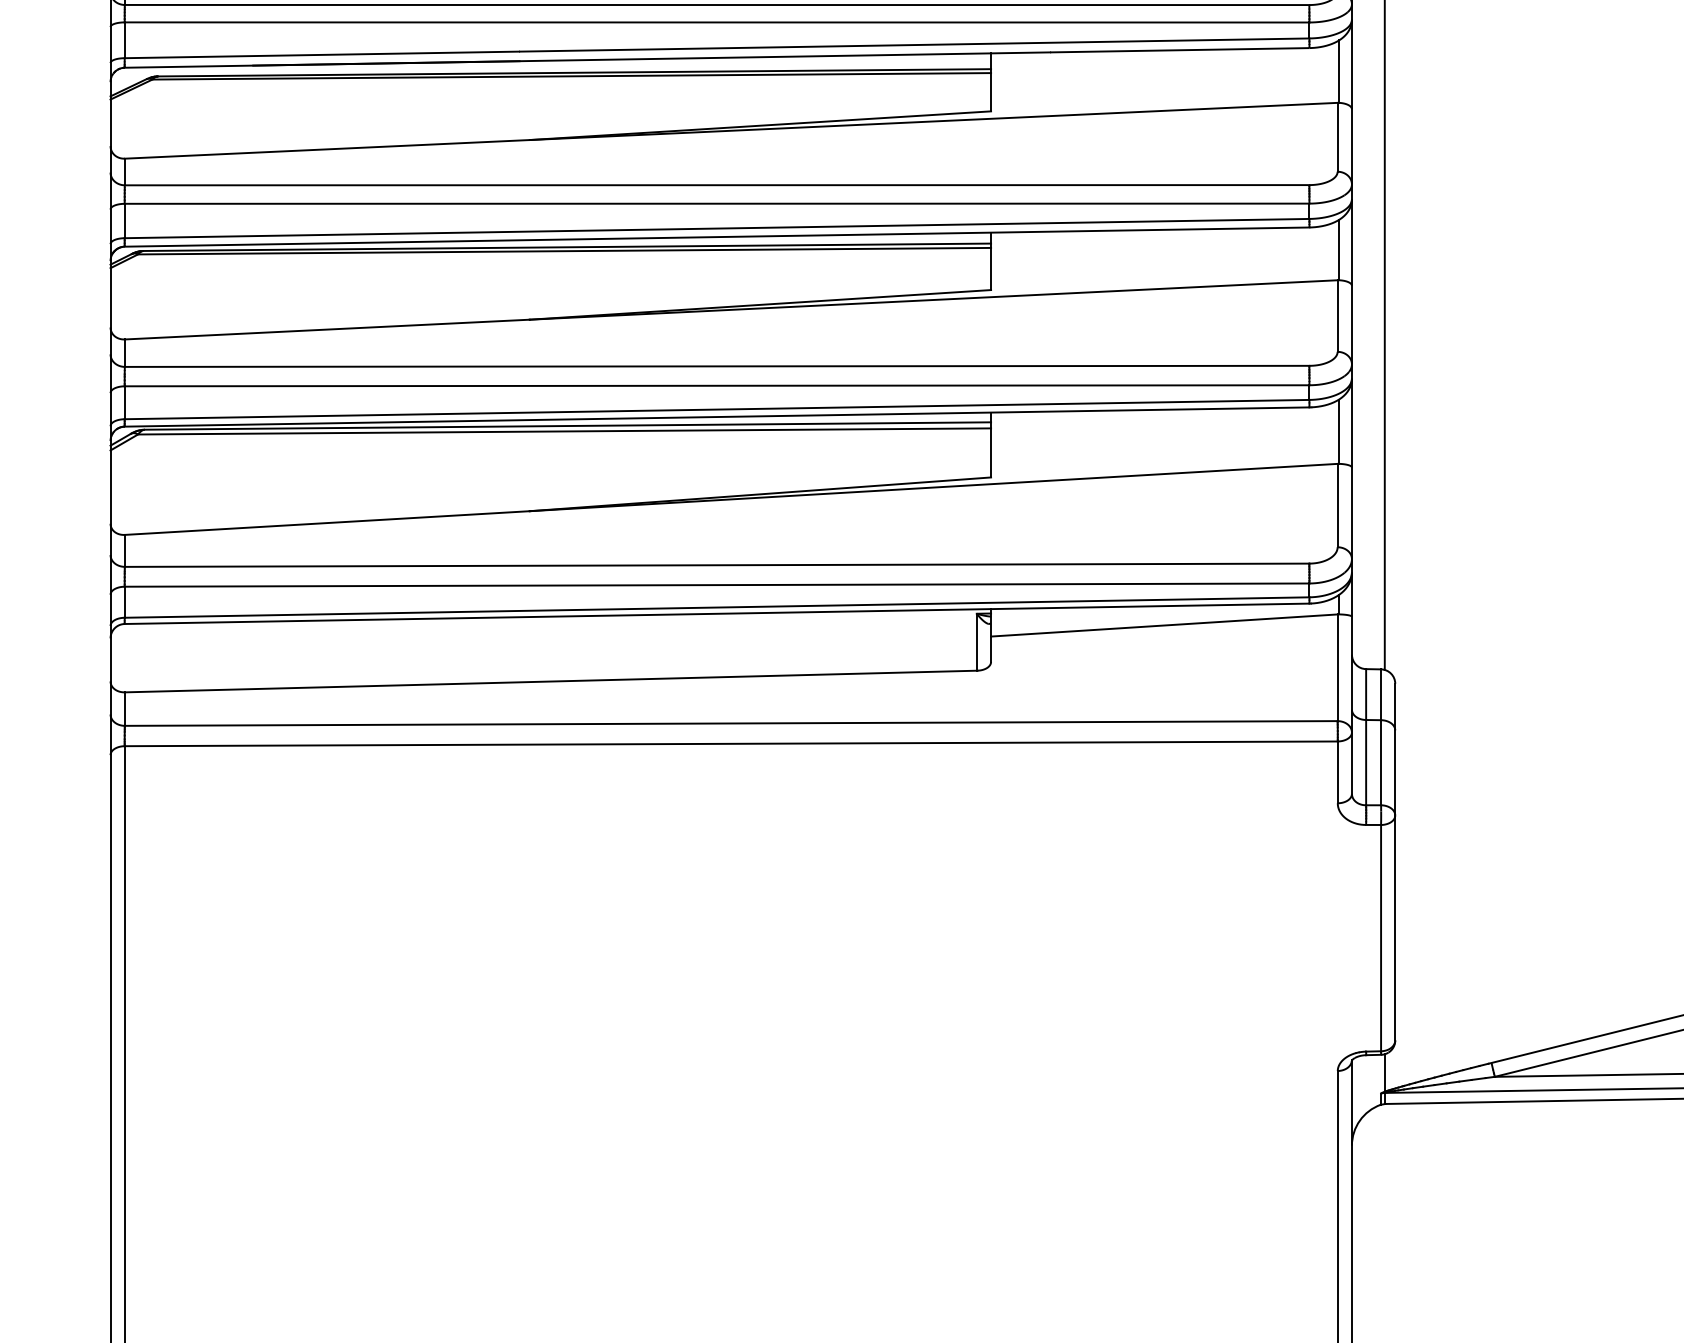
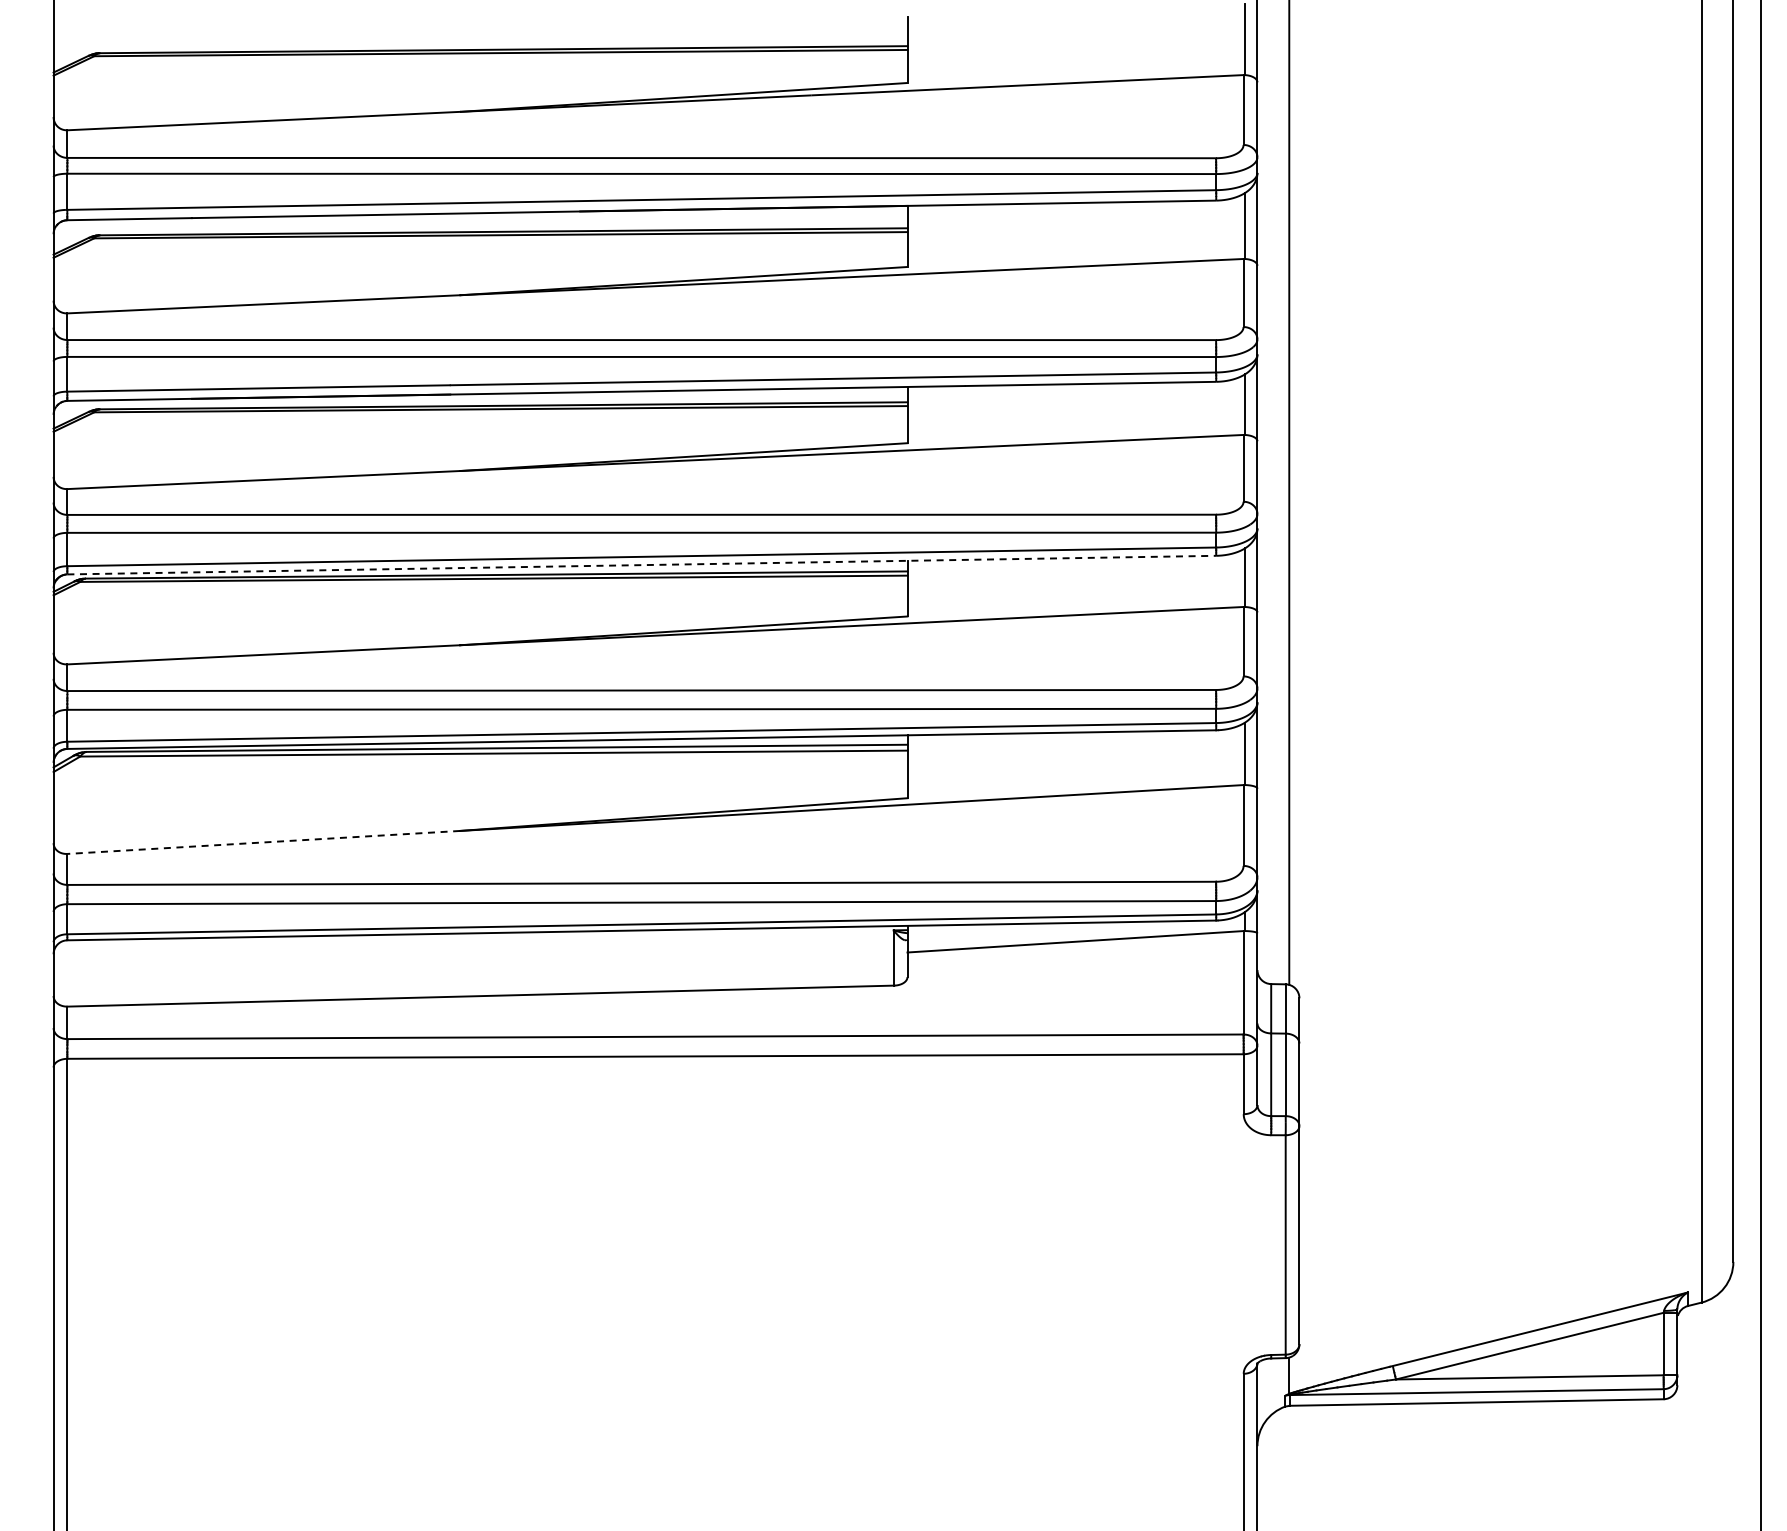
line: (717, 237) -> (642, 565), solid -> dashed
line: (326, 523) -> (263, 842), solid -> dashed

